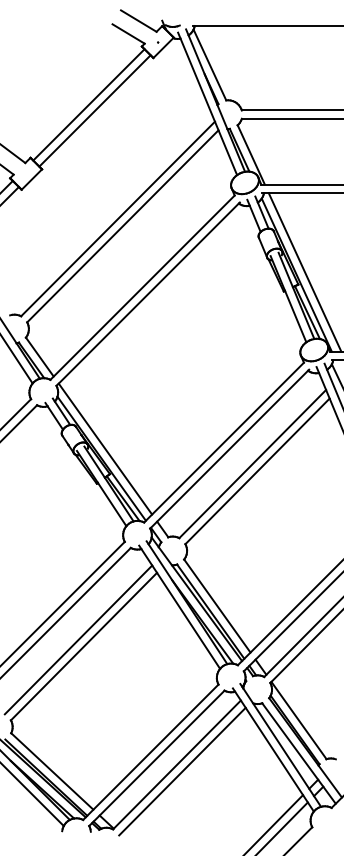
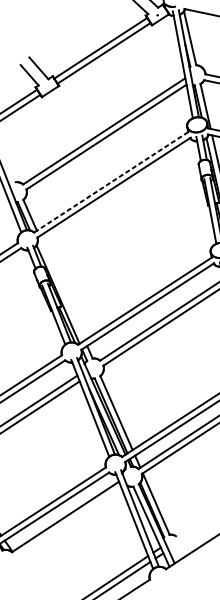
line: (142, 288) -> (111, 182), solid -> dashed
line: (105, 448) -> (62, 288), removed
line: (182, 771) -> (68, 522), removed

